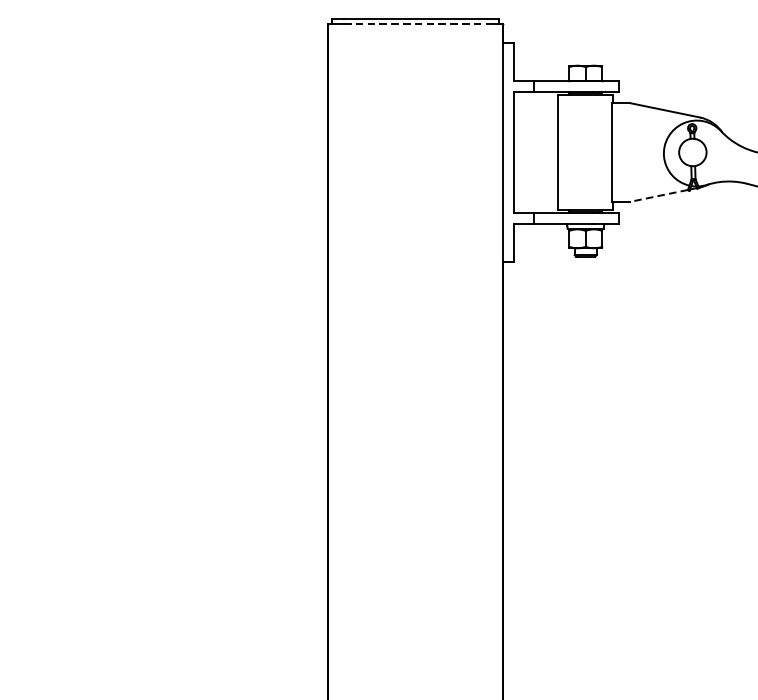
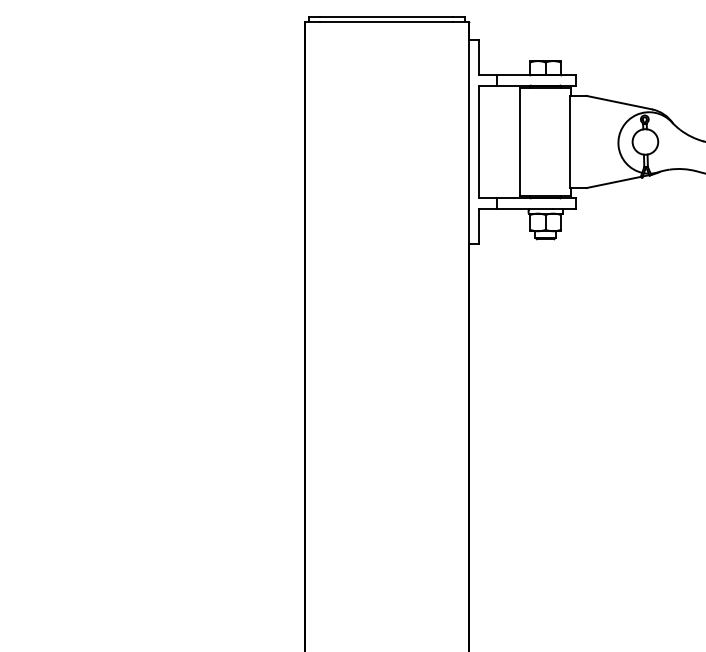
line: (414, 24) -> (386, 22), dashed -> solid
line: (658, 195) -> (613, 182), dashed -> solid

